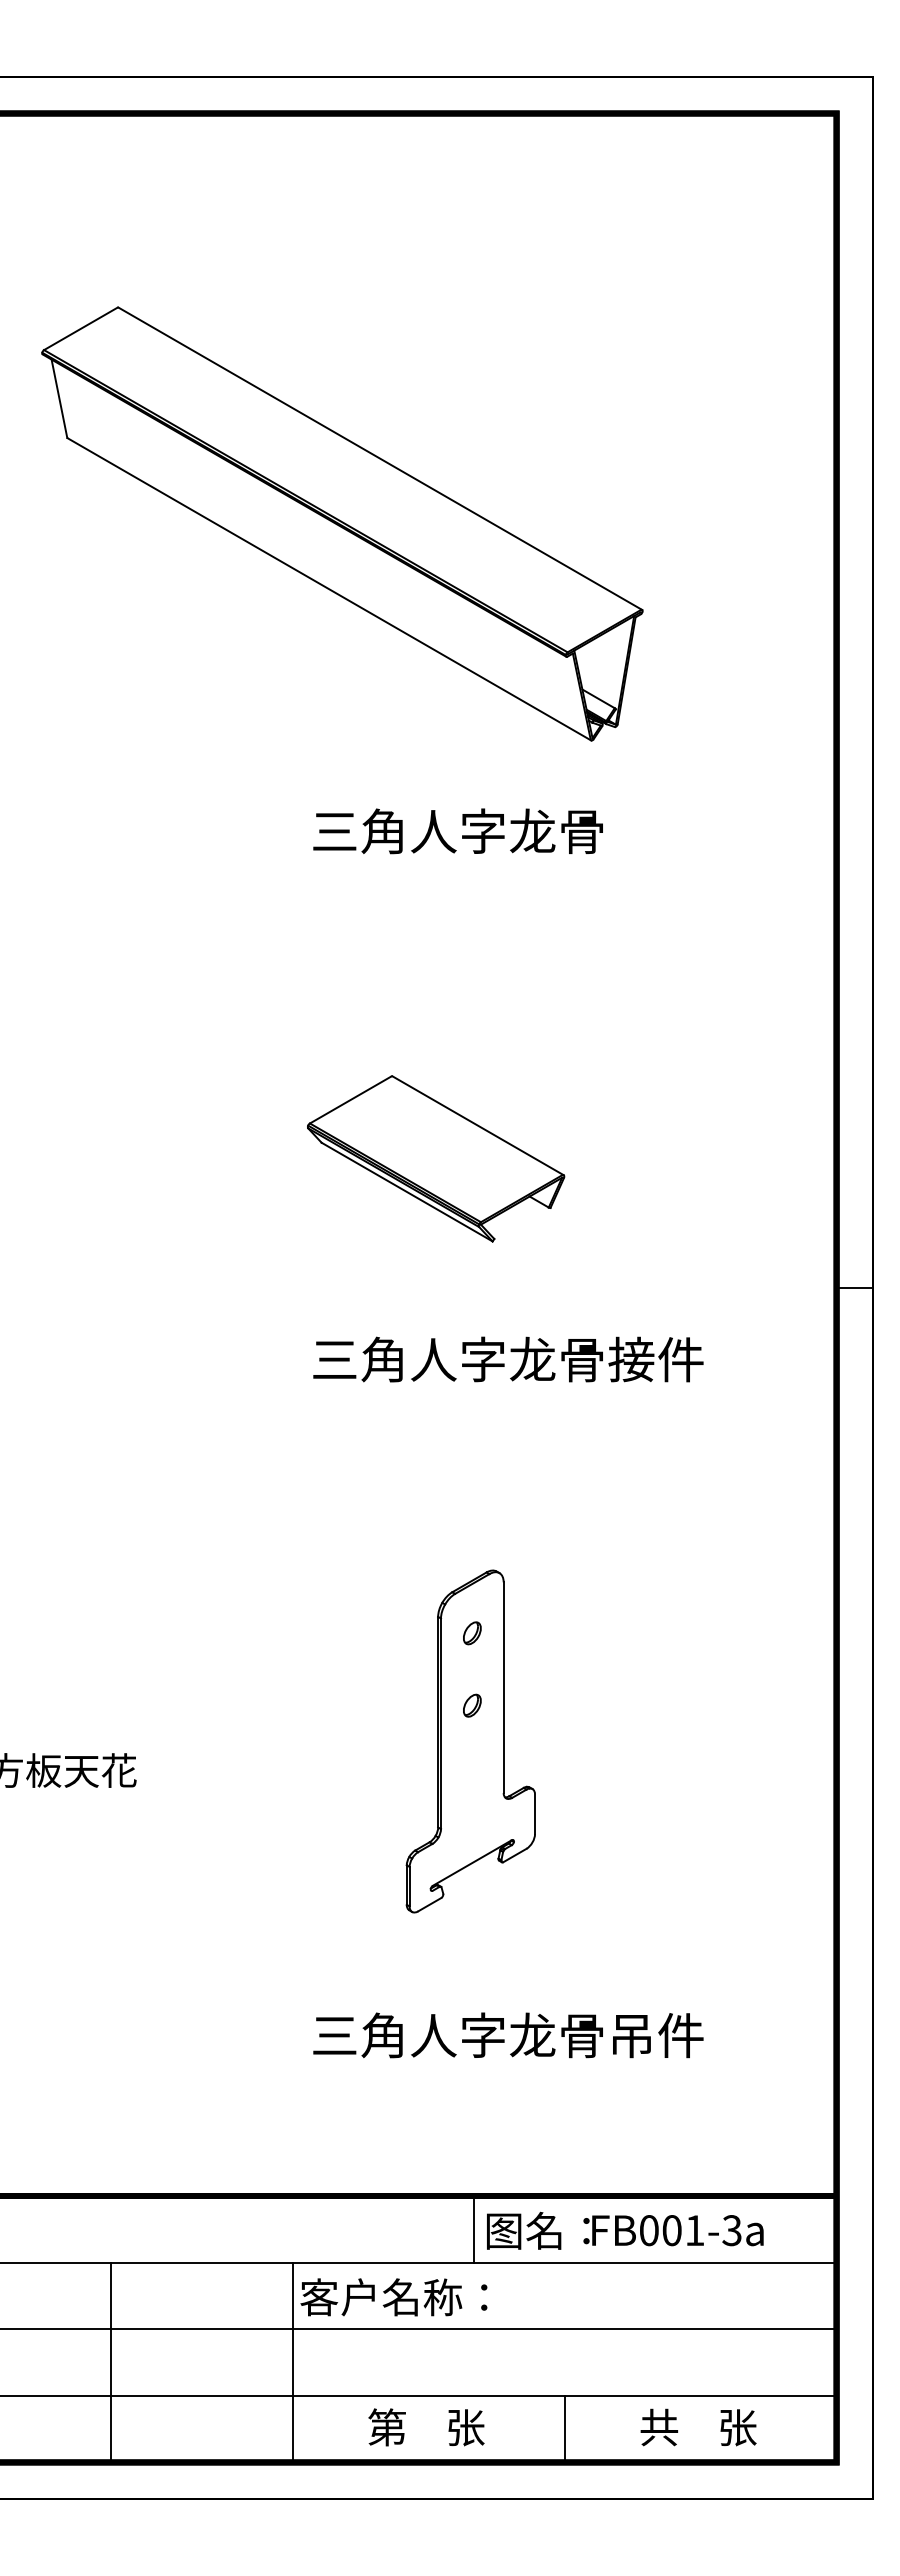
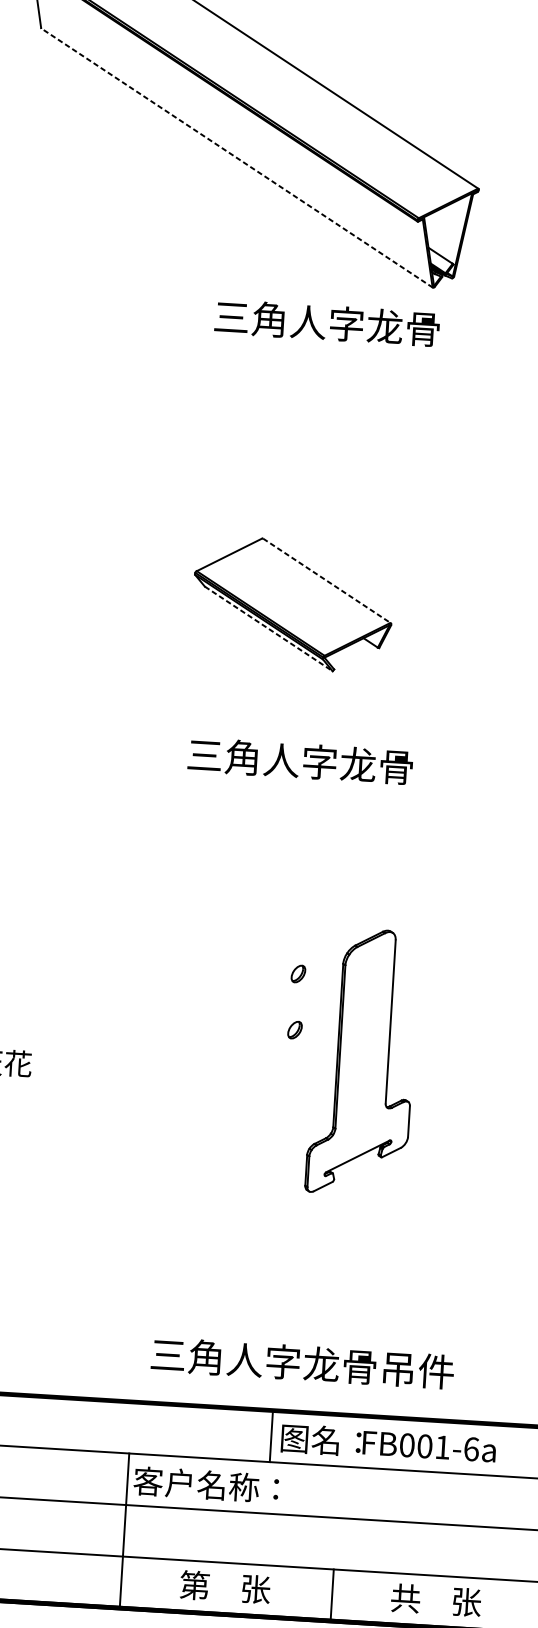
line: (329, 589) -> (237, 158), solid -> dashed
text: (457, 831) -> (326, 323), moved
line: (478, 1125) -> (327, 580), solid -> dashed
line: (407, 1192) -> (269, 629), solid -> dashed
text: (655, 1359) -> (453, 770), 三角人字龙骨接件 -> 三角人字龙骨
part: (470, 1741) -> (362, 1062), moved
text: (508, 2035) -> (302, 1363), moved
text: (731, 2230) -> (471, 1449), FB001-3a -> FB001-6a

